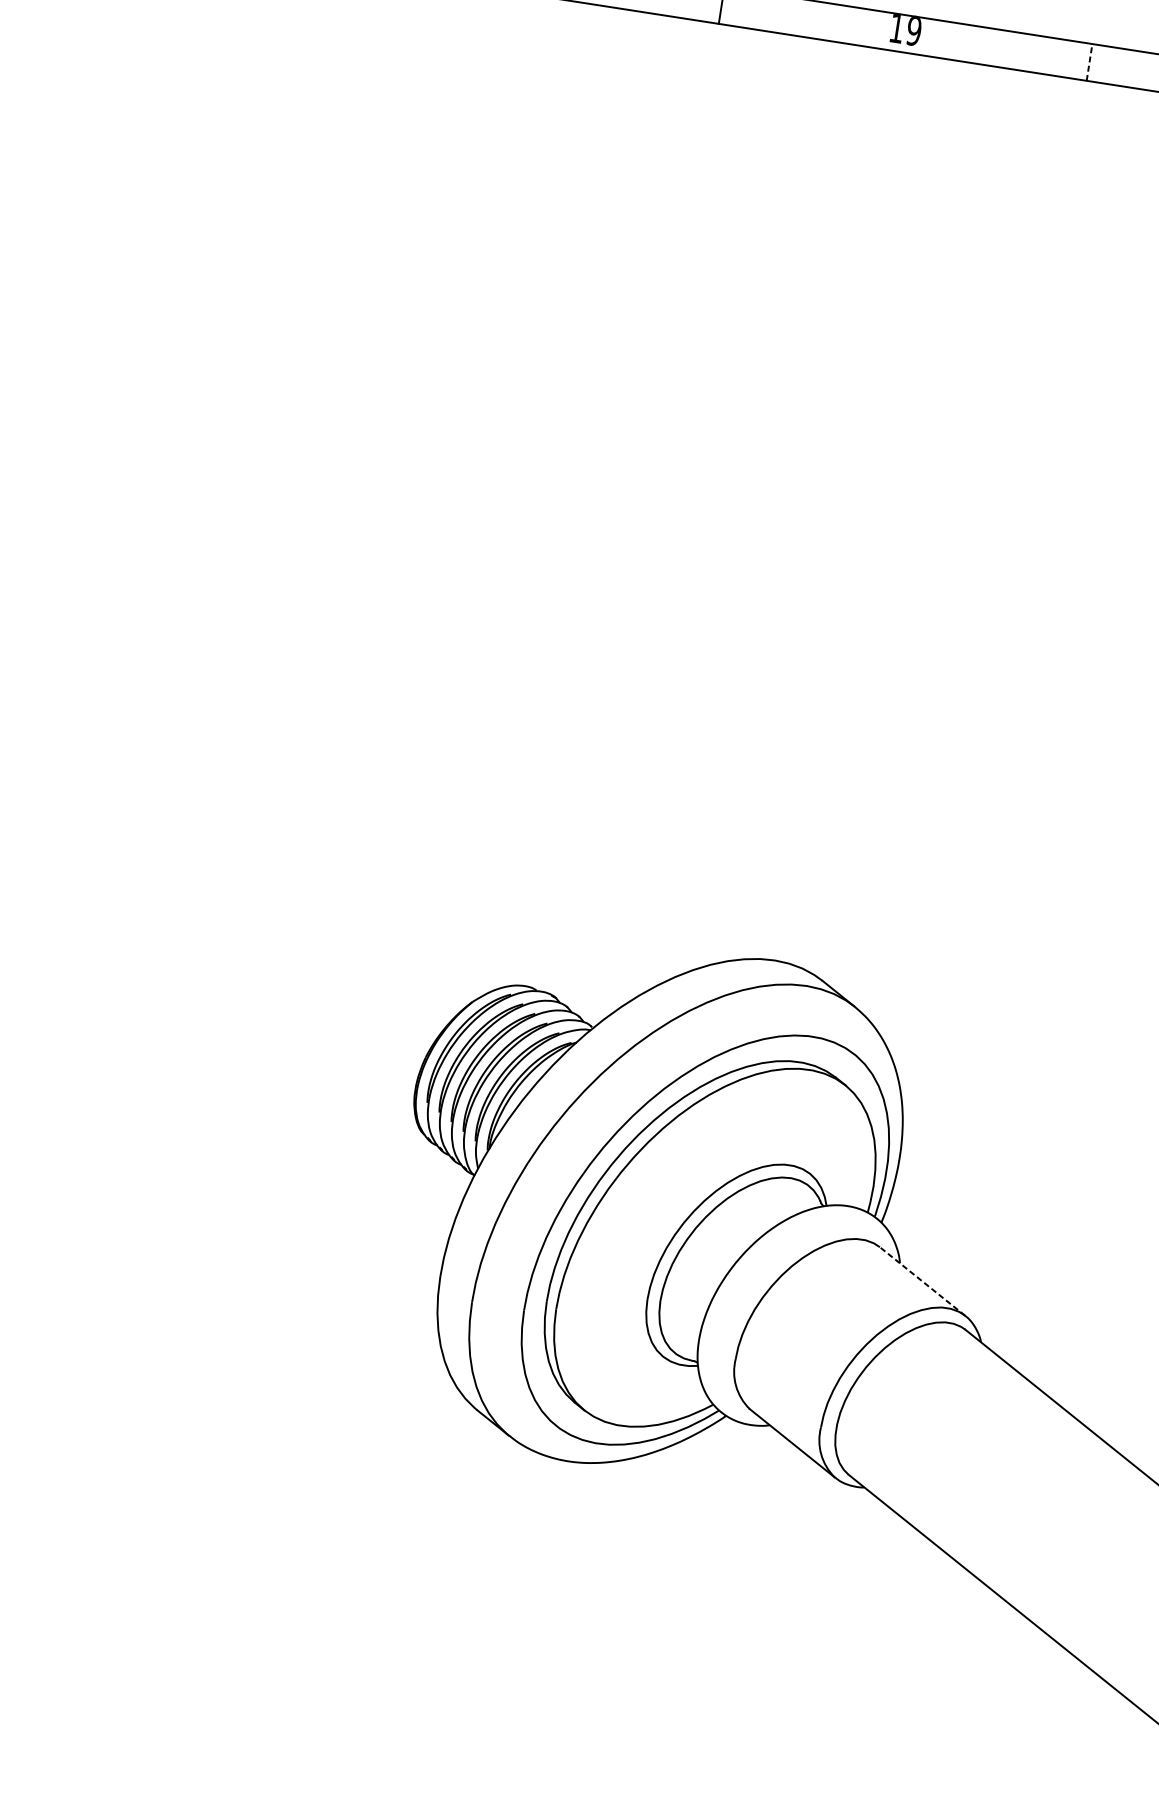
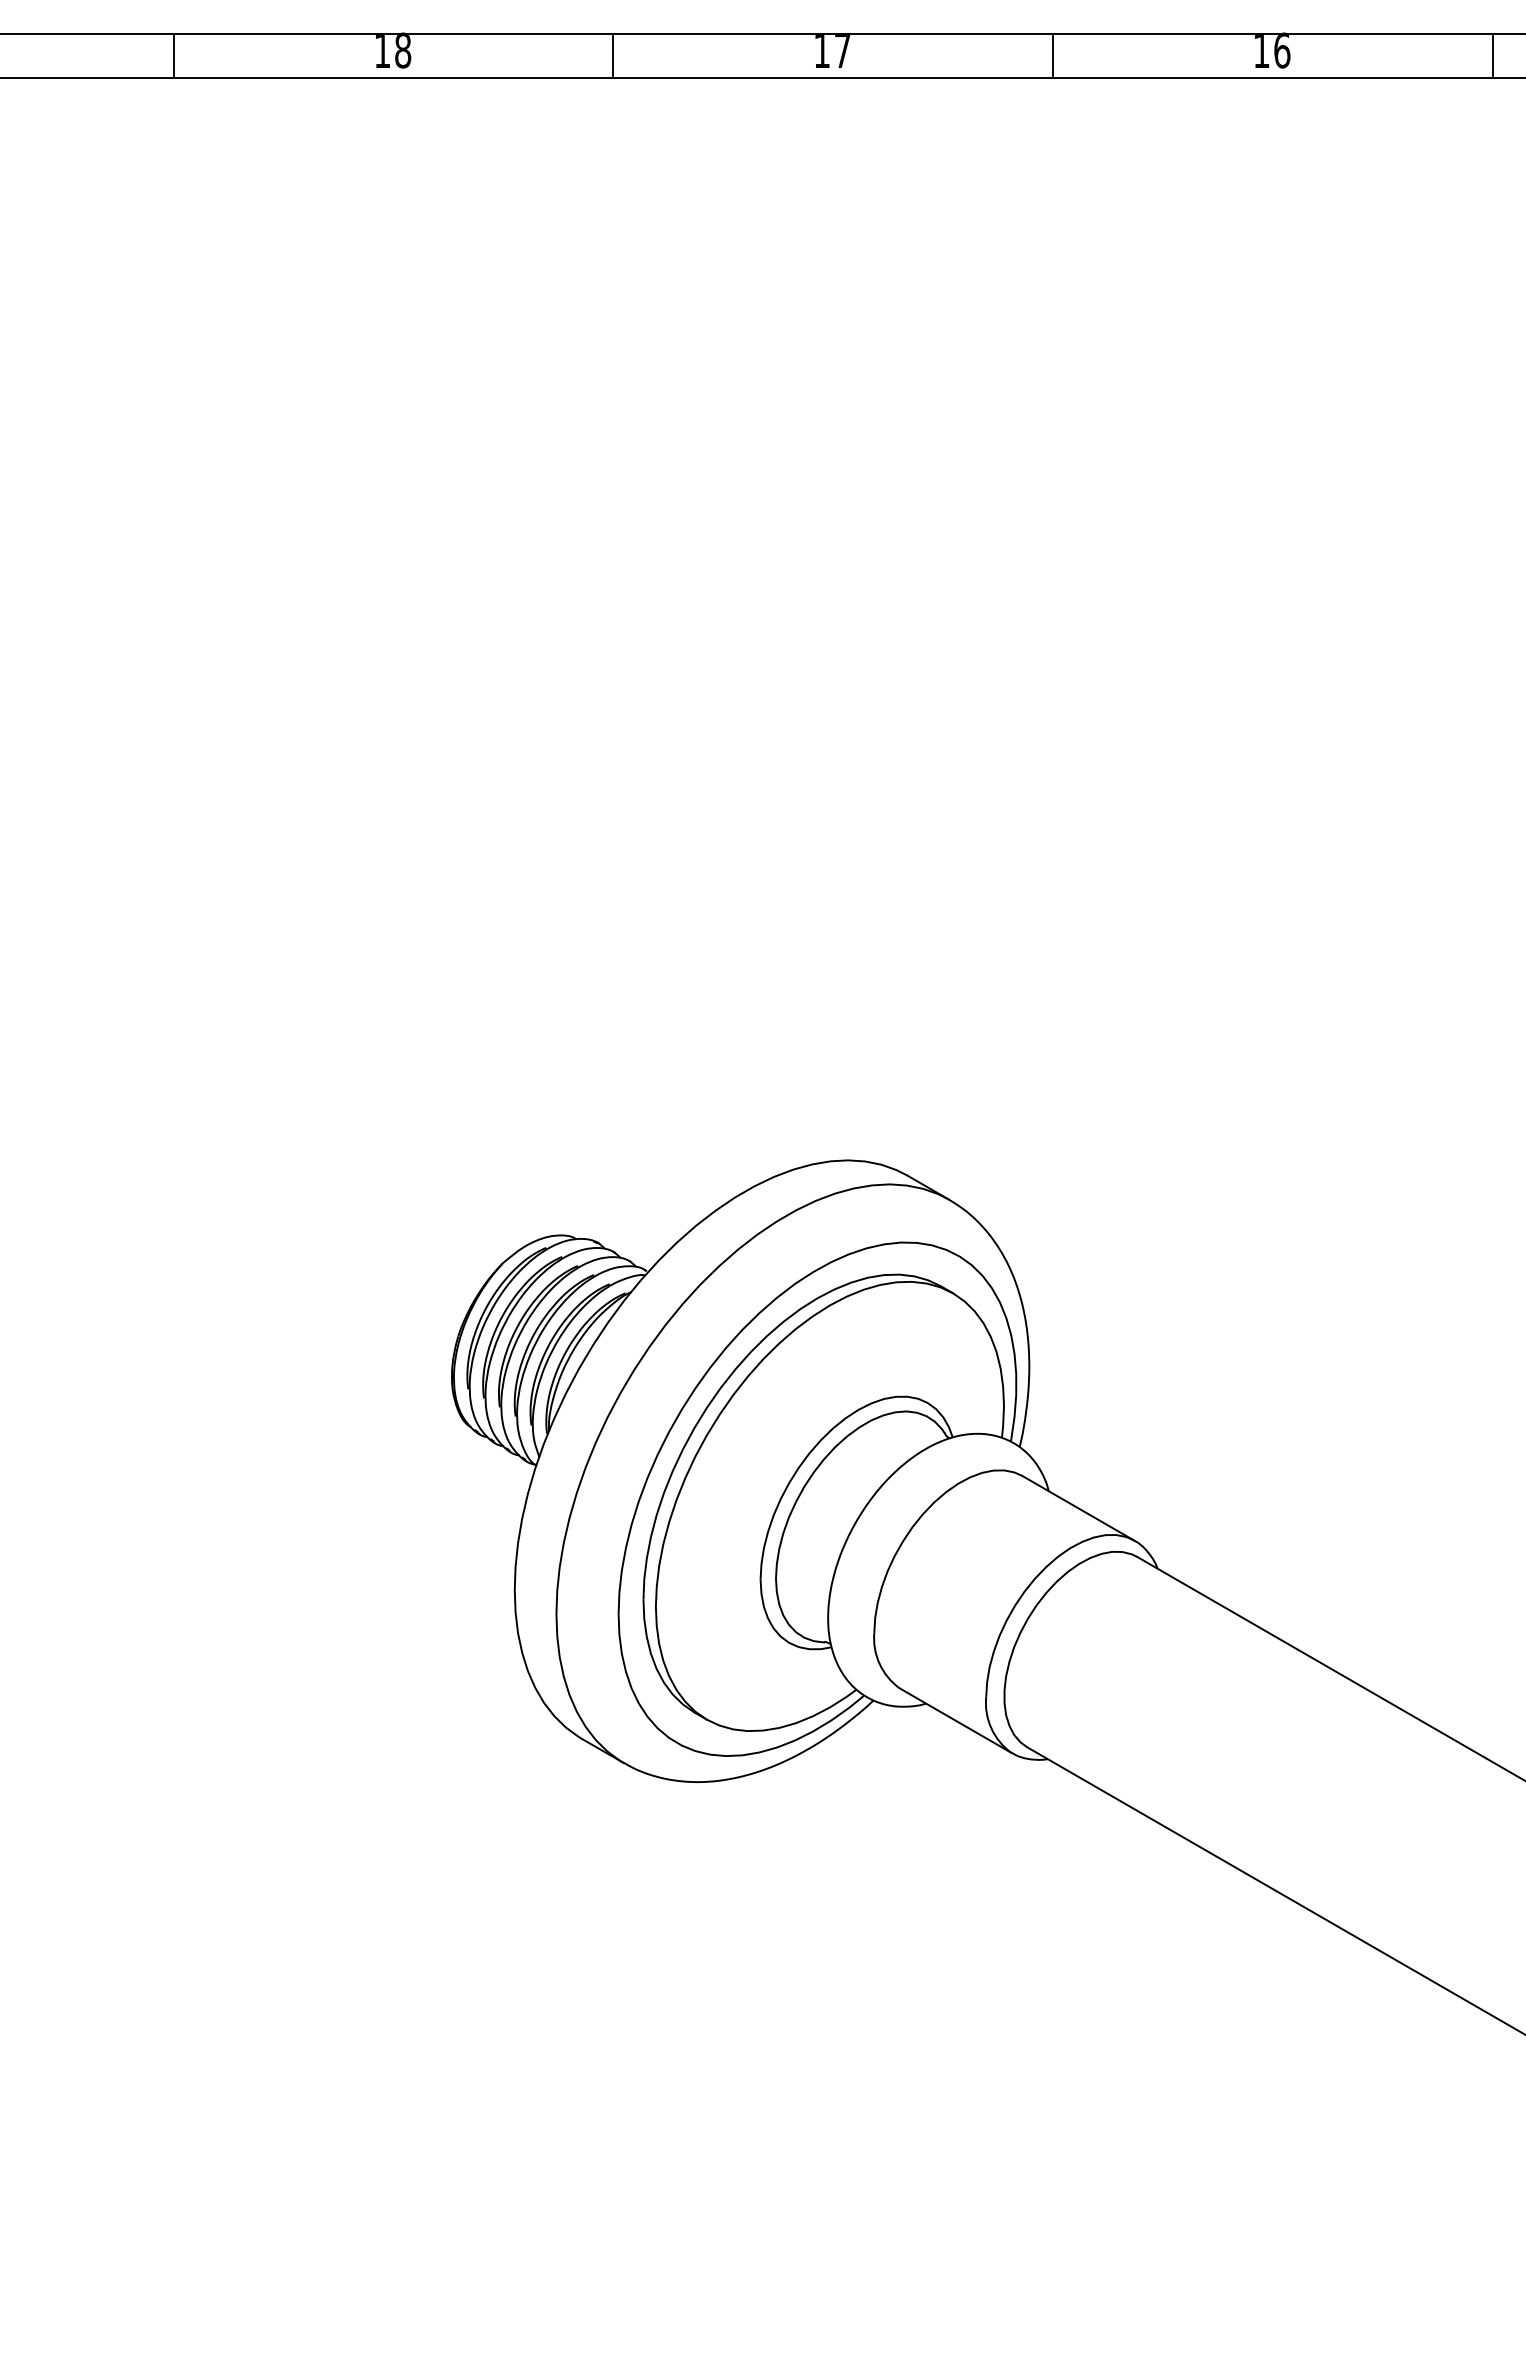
text: (914, 30) -> (842, 50), 19 -> 17
line: (1089, 62) -> (1052, 55), dashed -> solid
line: (922, 1281) -> (1078, 1508), dashed -> solid

